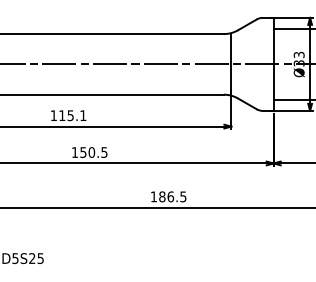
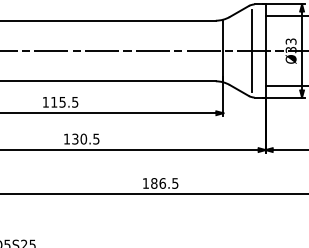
line: (259, 64) -> (251, 51), added
text: (83, 115) -> (75, 102), 115.1 -> 115.5
text: (83, 152) -> (75, 139), 150.5 -> 130.5

